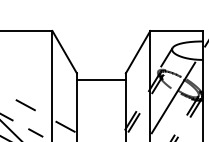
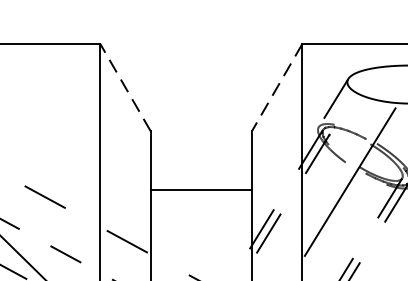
line: (64, 51) -> (125, 86), solid -> dashed
line: (137, 52) -> (275, 88), solid -> dashed
line: (100, 79) -> (199, 189), moved

